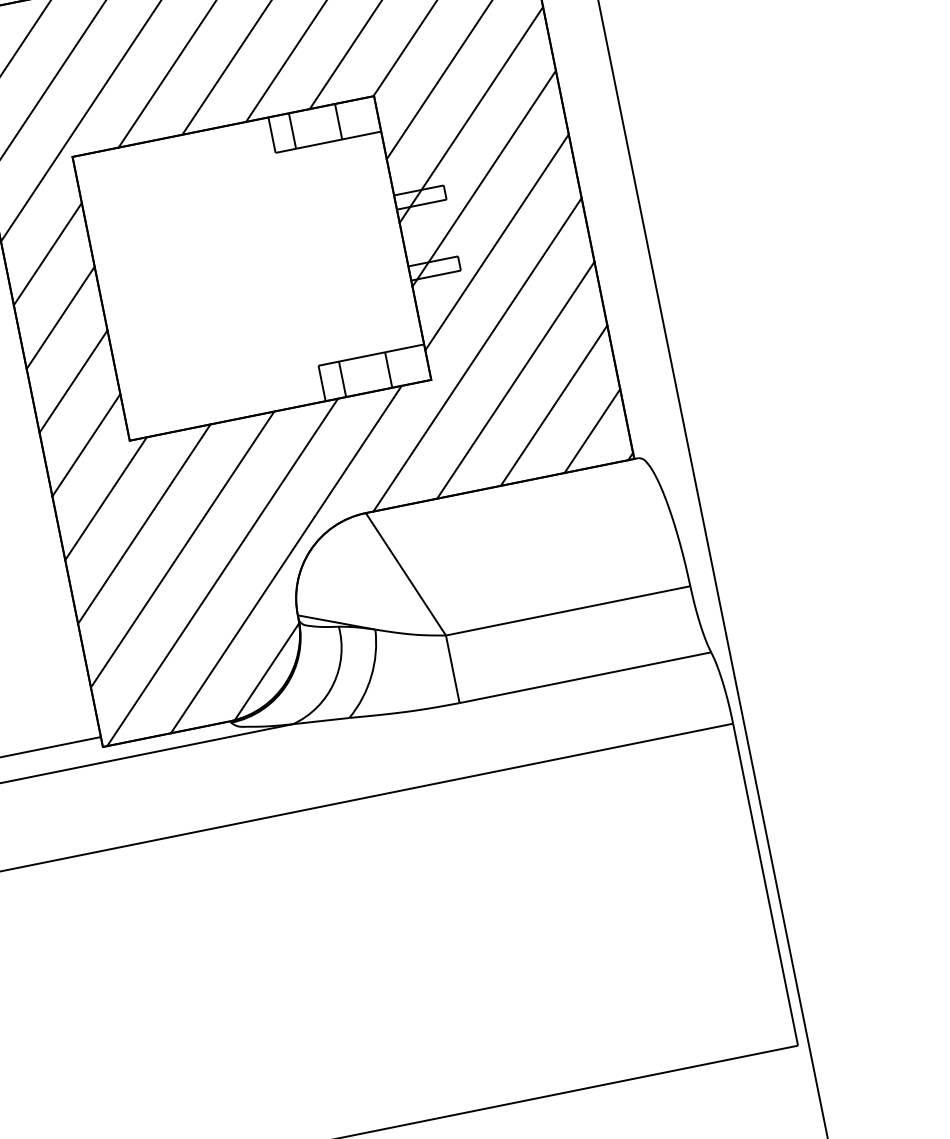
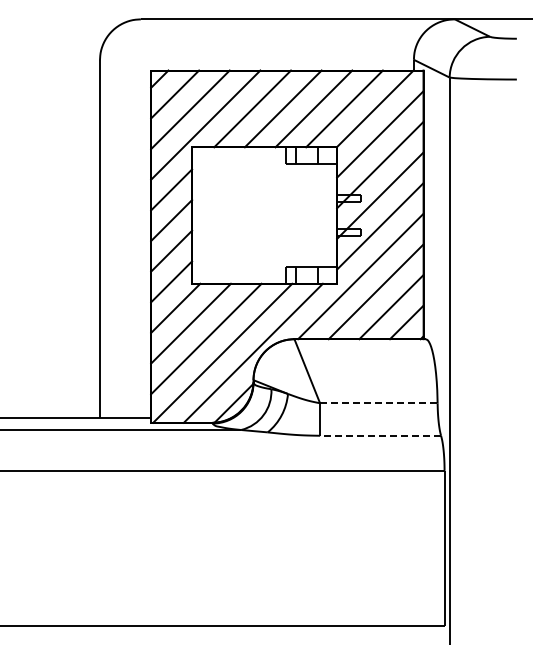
line: (567, 611) -> (378, 403), solid -> dashed
line: (585, 677) -> (380, 435), solid -> dashed

